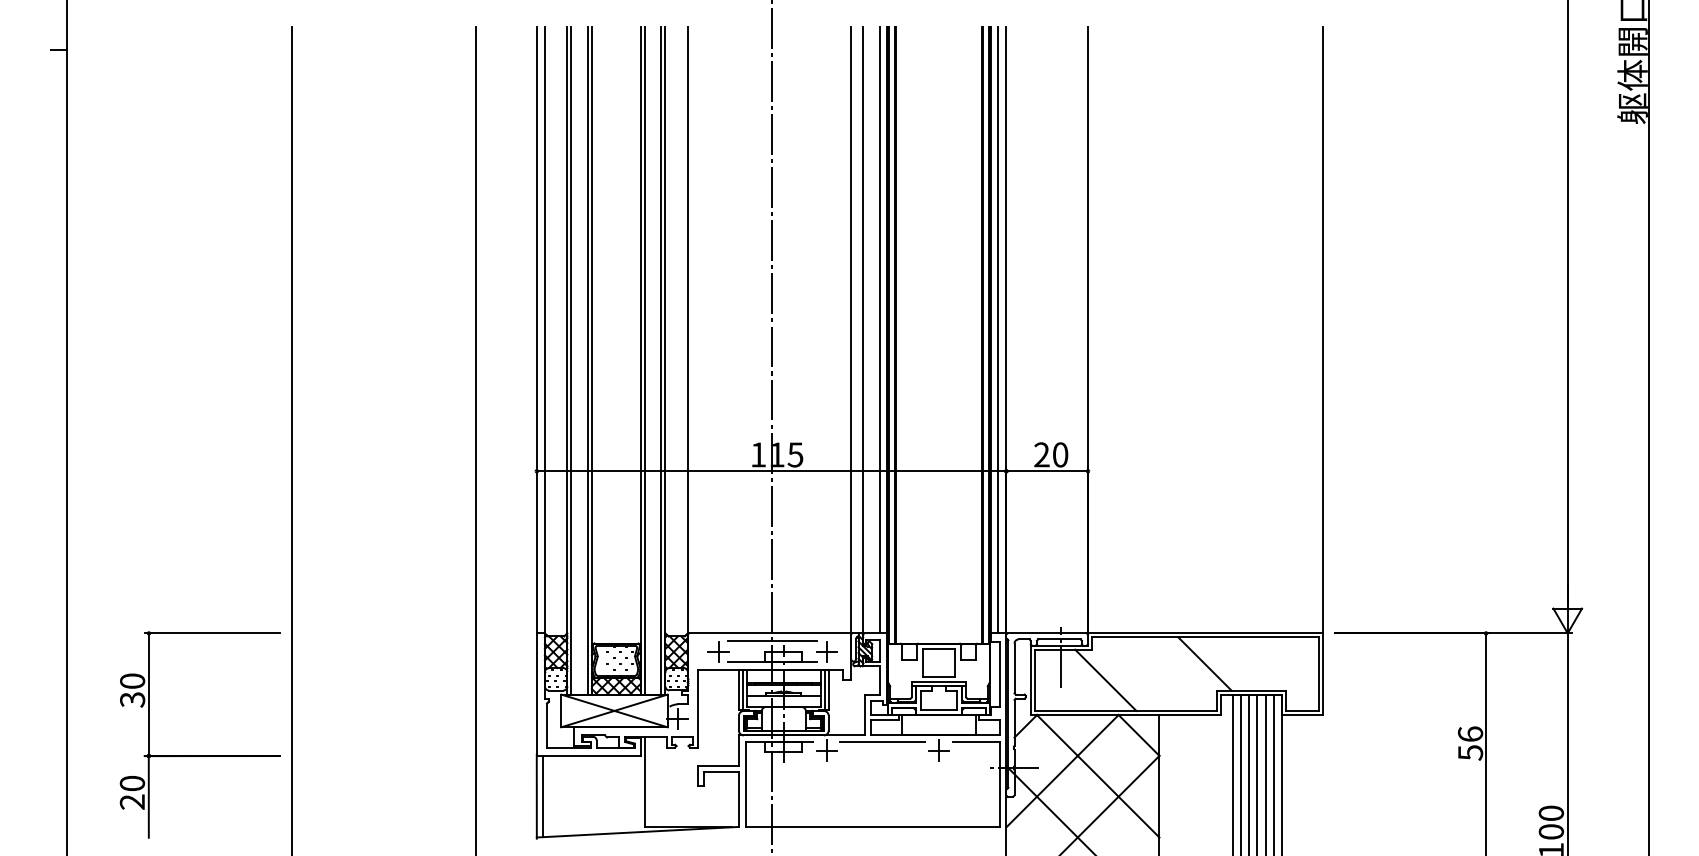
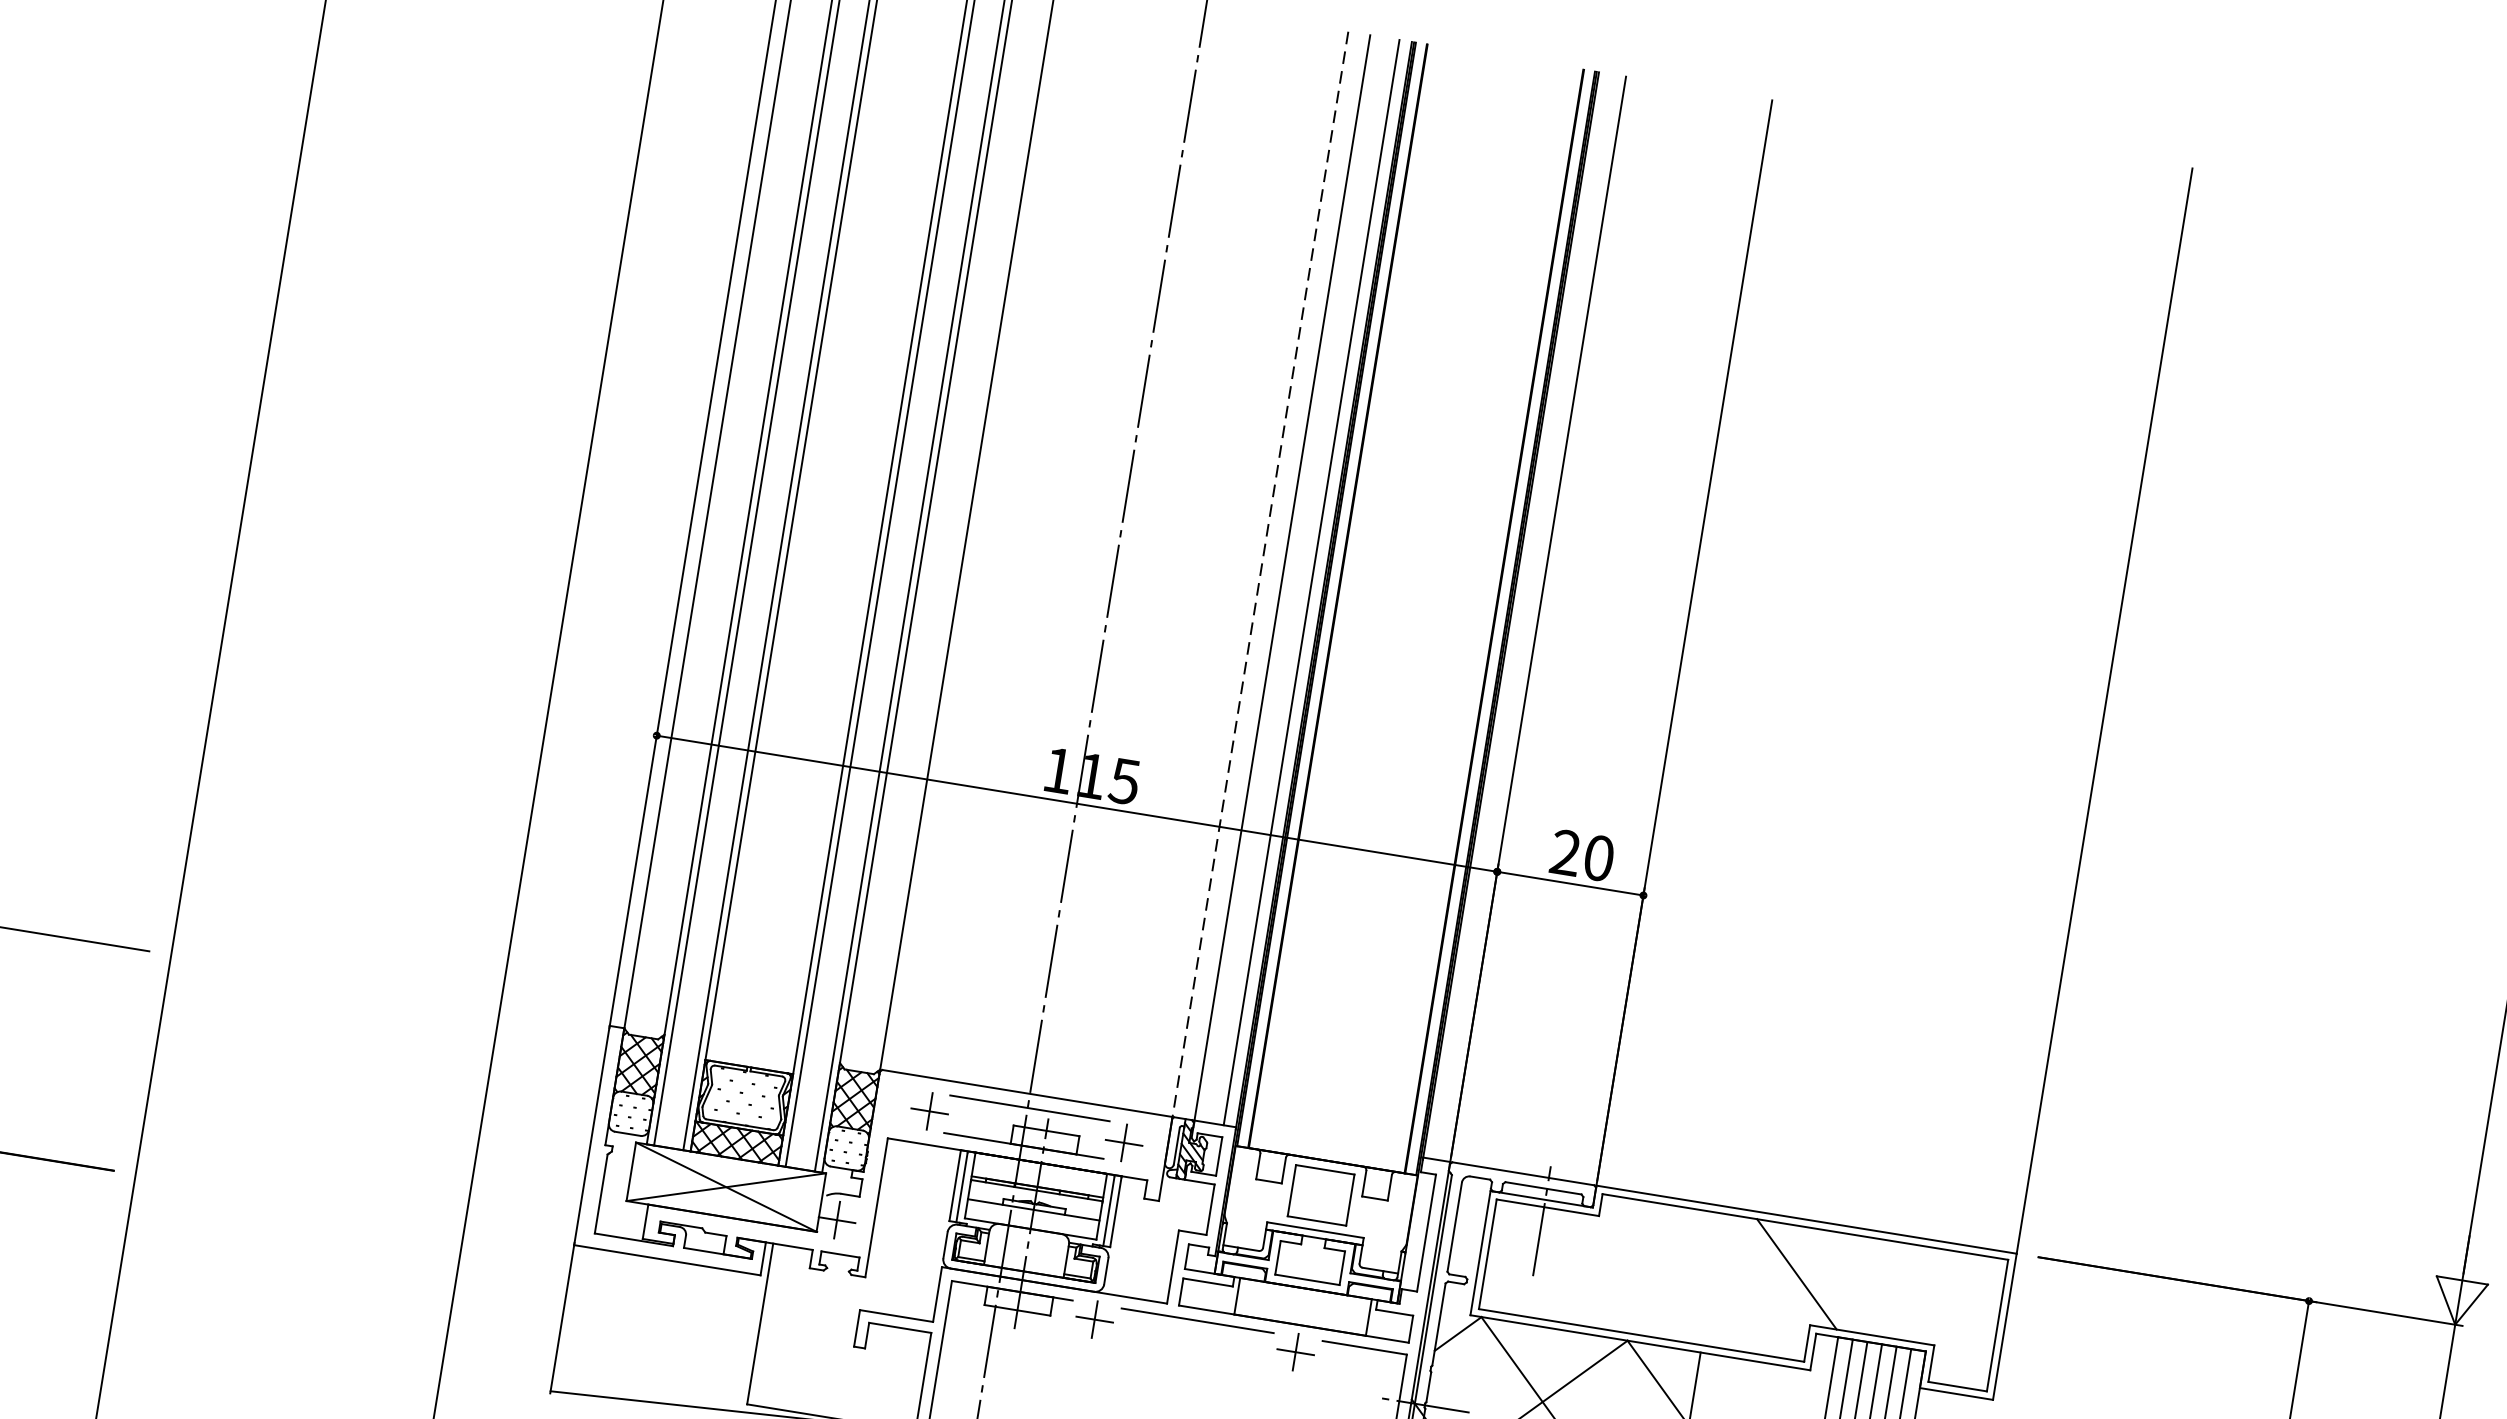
line: (851, 330) -> (1260, 574), solid -> dashed
line: (998, 330) -> (1524, 617), removed
line: (1105, 679) -> (1614, 1273), removed
line: (542, 796) -> (572, 1319), removed

